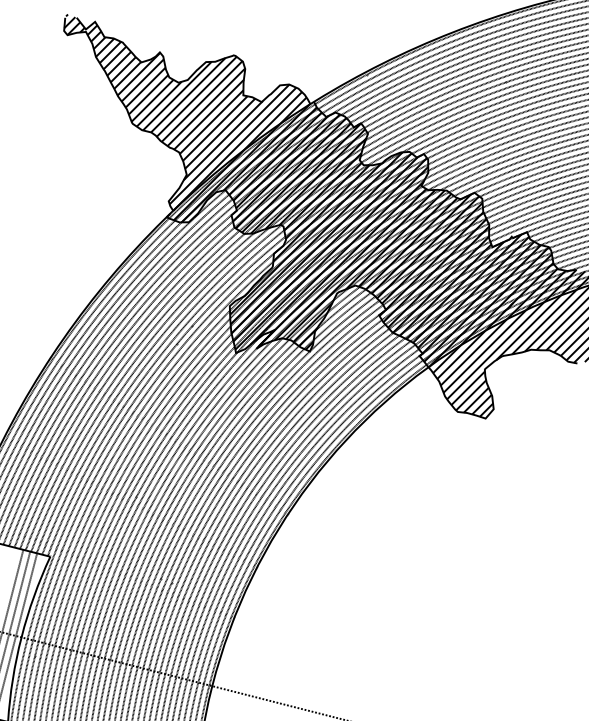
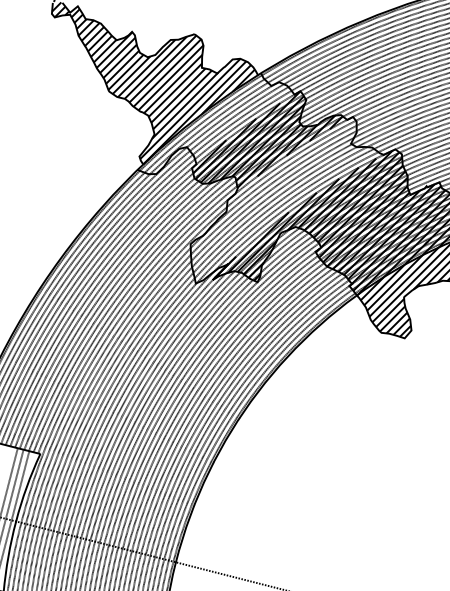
hatch: (258, 163) -> (214, 124), removed
hatch: (343, 253) -> (285, 200), removed

